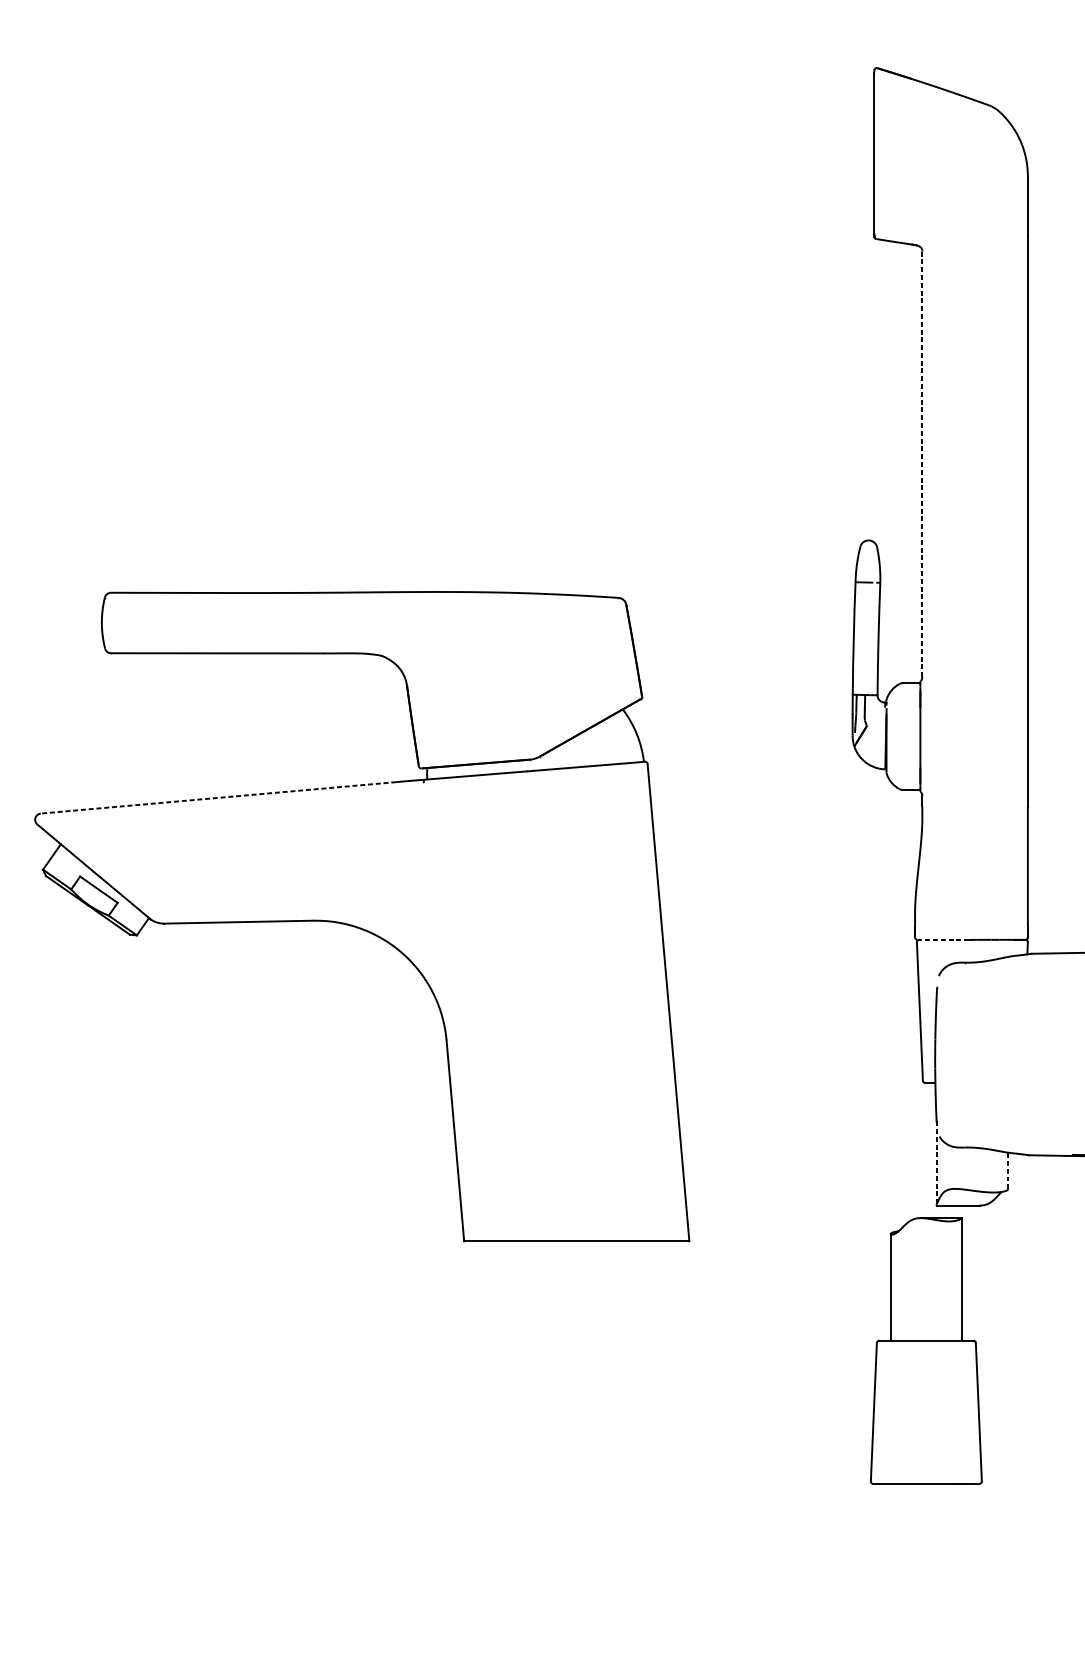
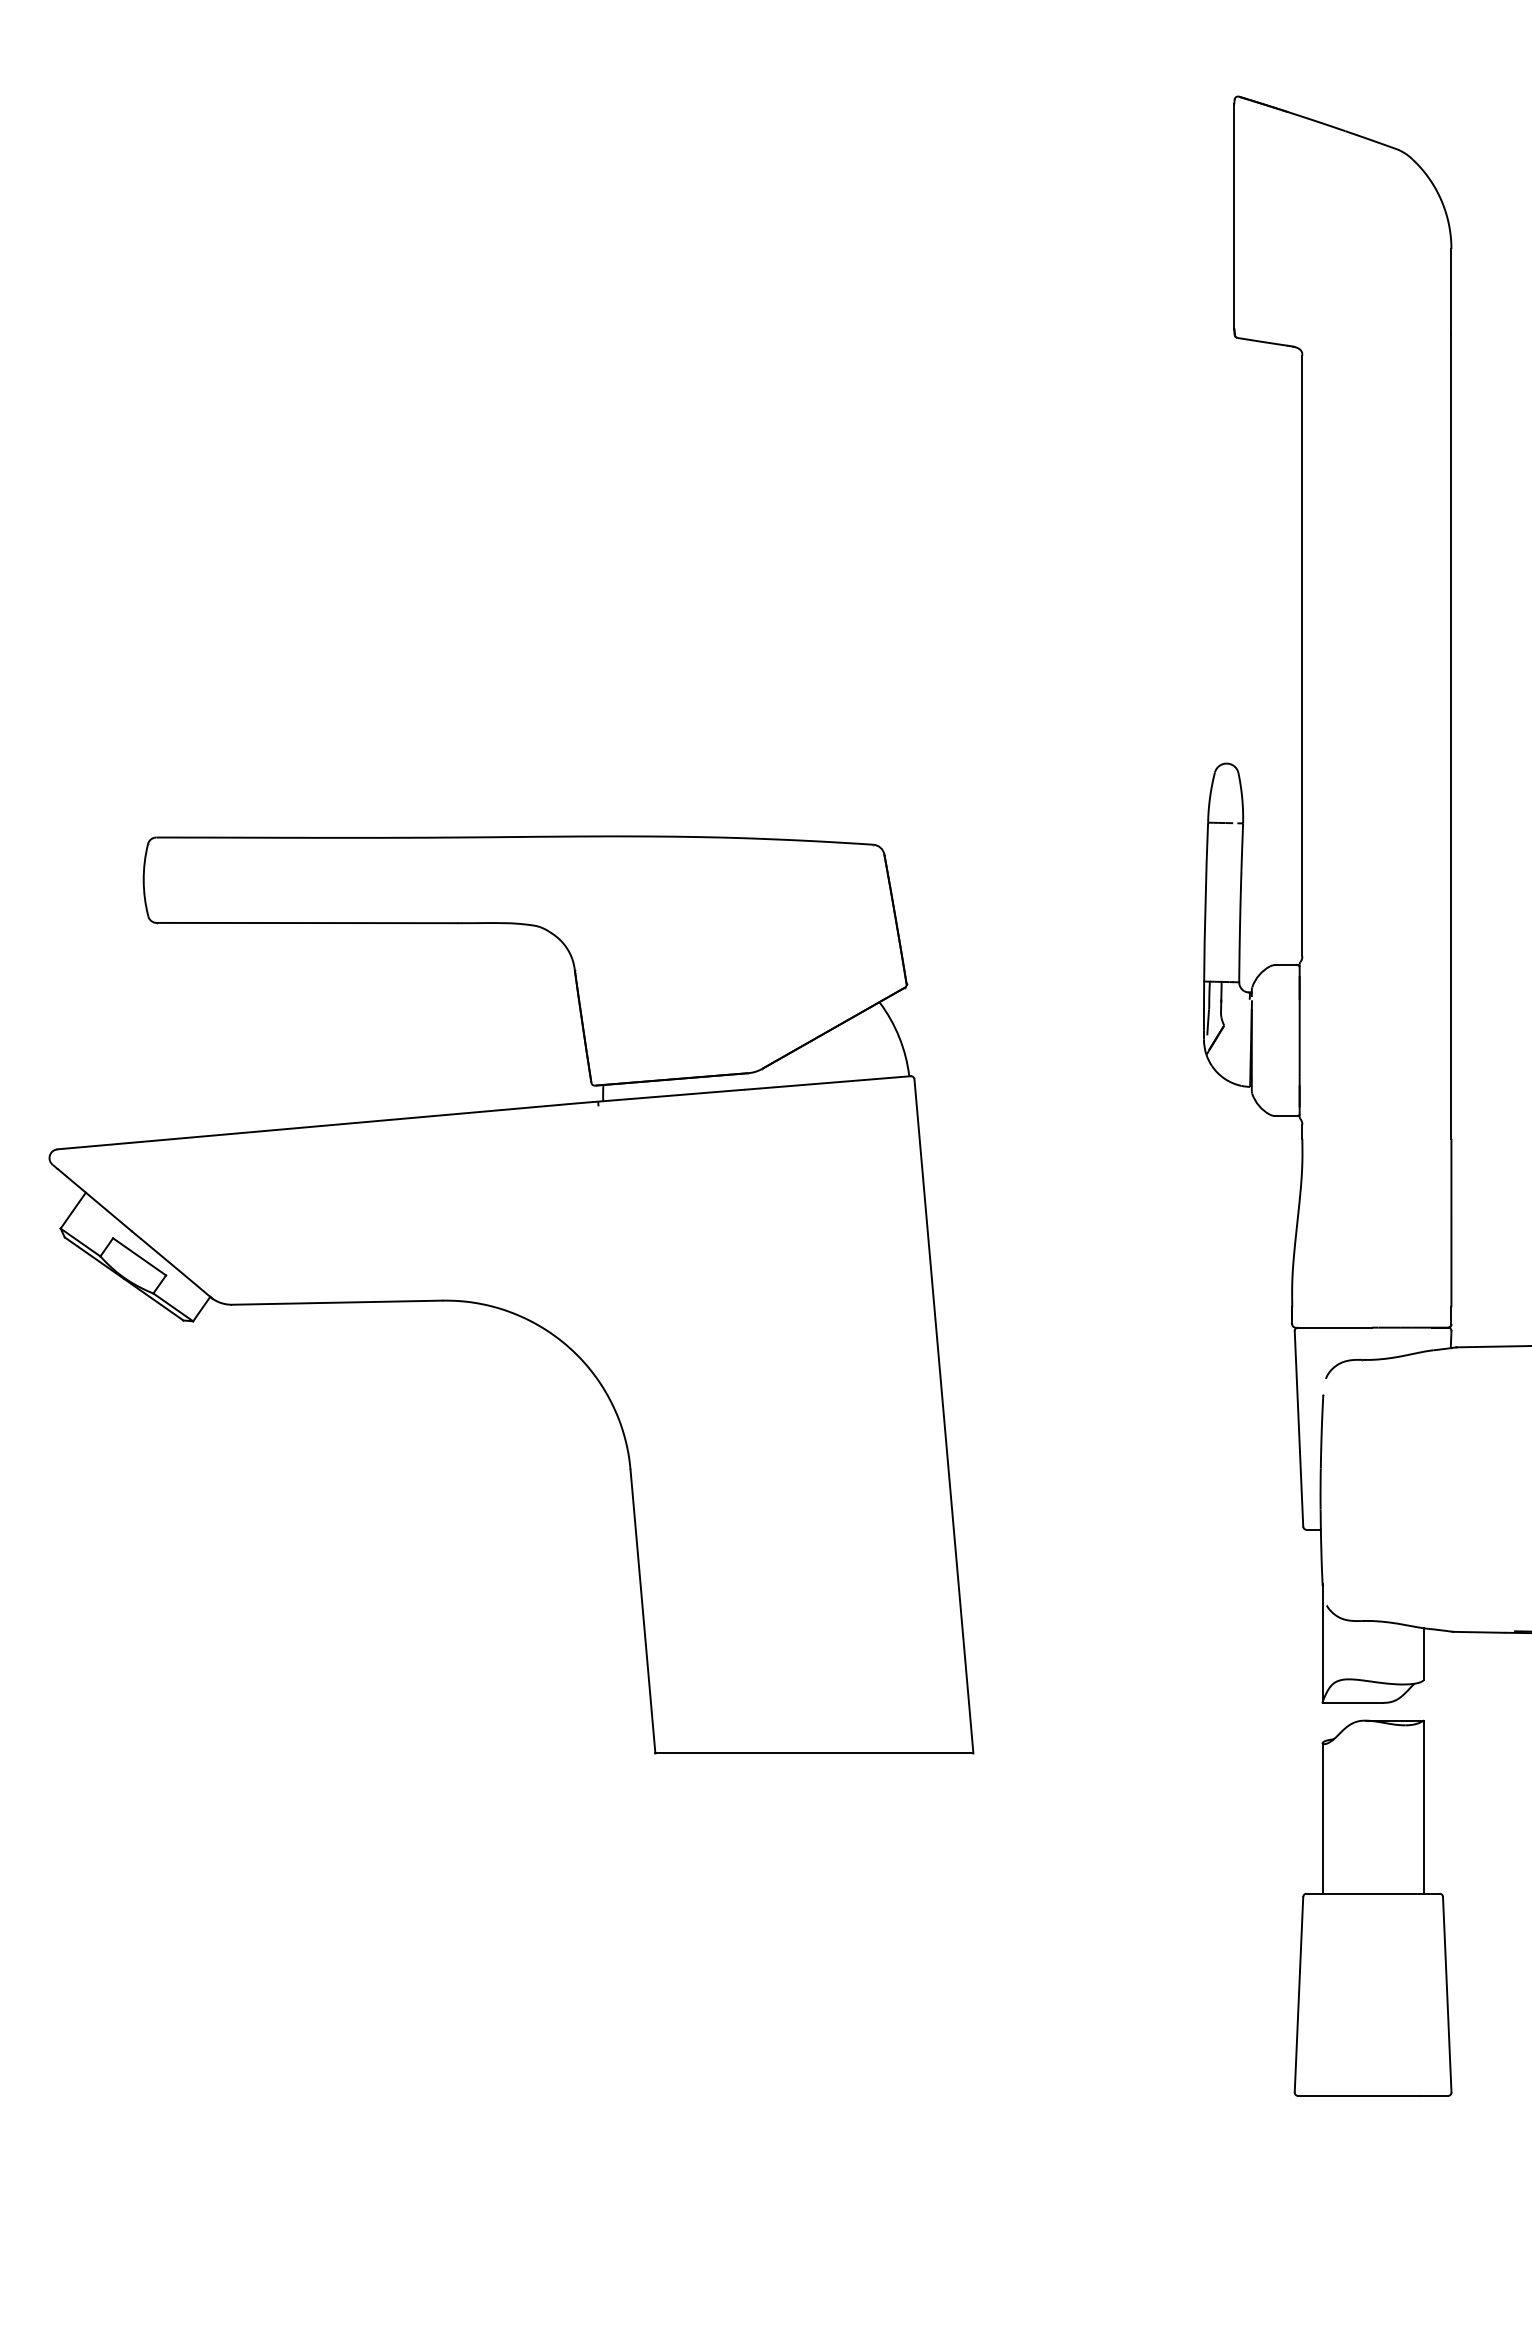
line: (922, 464) -> (1302, 656), dashed -> solid
line: (218, 798) -> (308, 1127), dashed -> solid
line: (943, 939) -> (1332, 1327), dashed -> solid
line: (936, 1163) -> (1322, 1643), dashed -> solid
line: (1008, 1171) -> (1423, 1654), dashed -> solid
part: (925, 1350) -> (1372, 1907), moved

